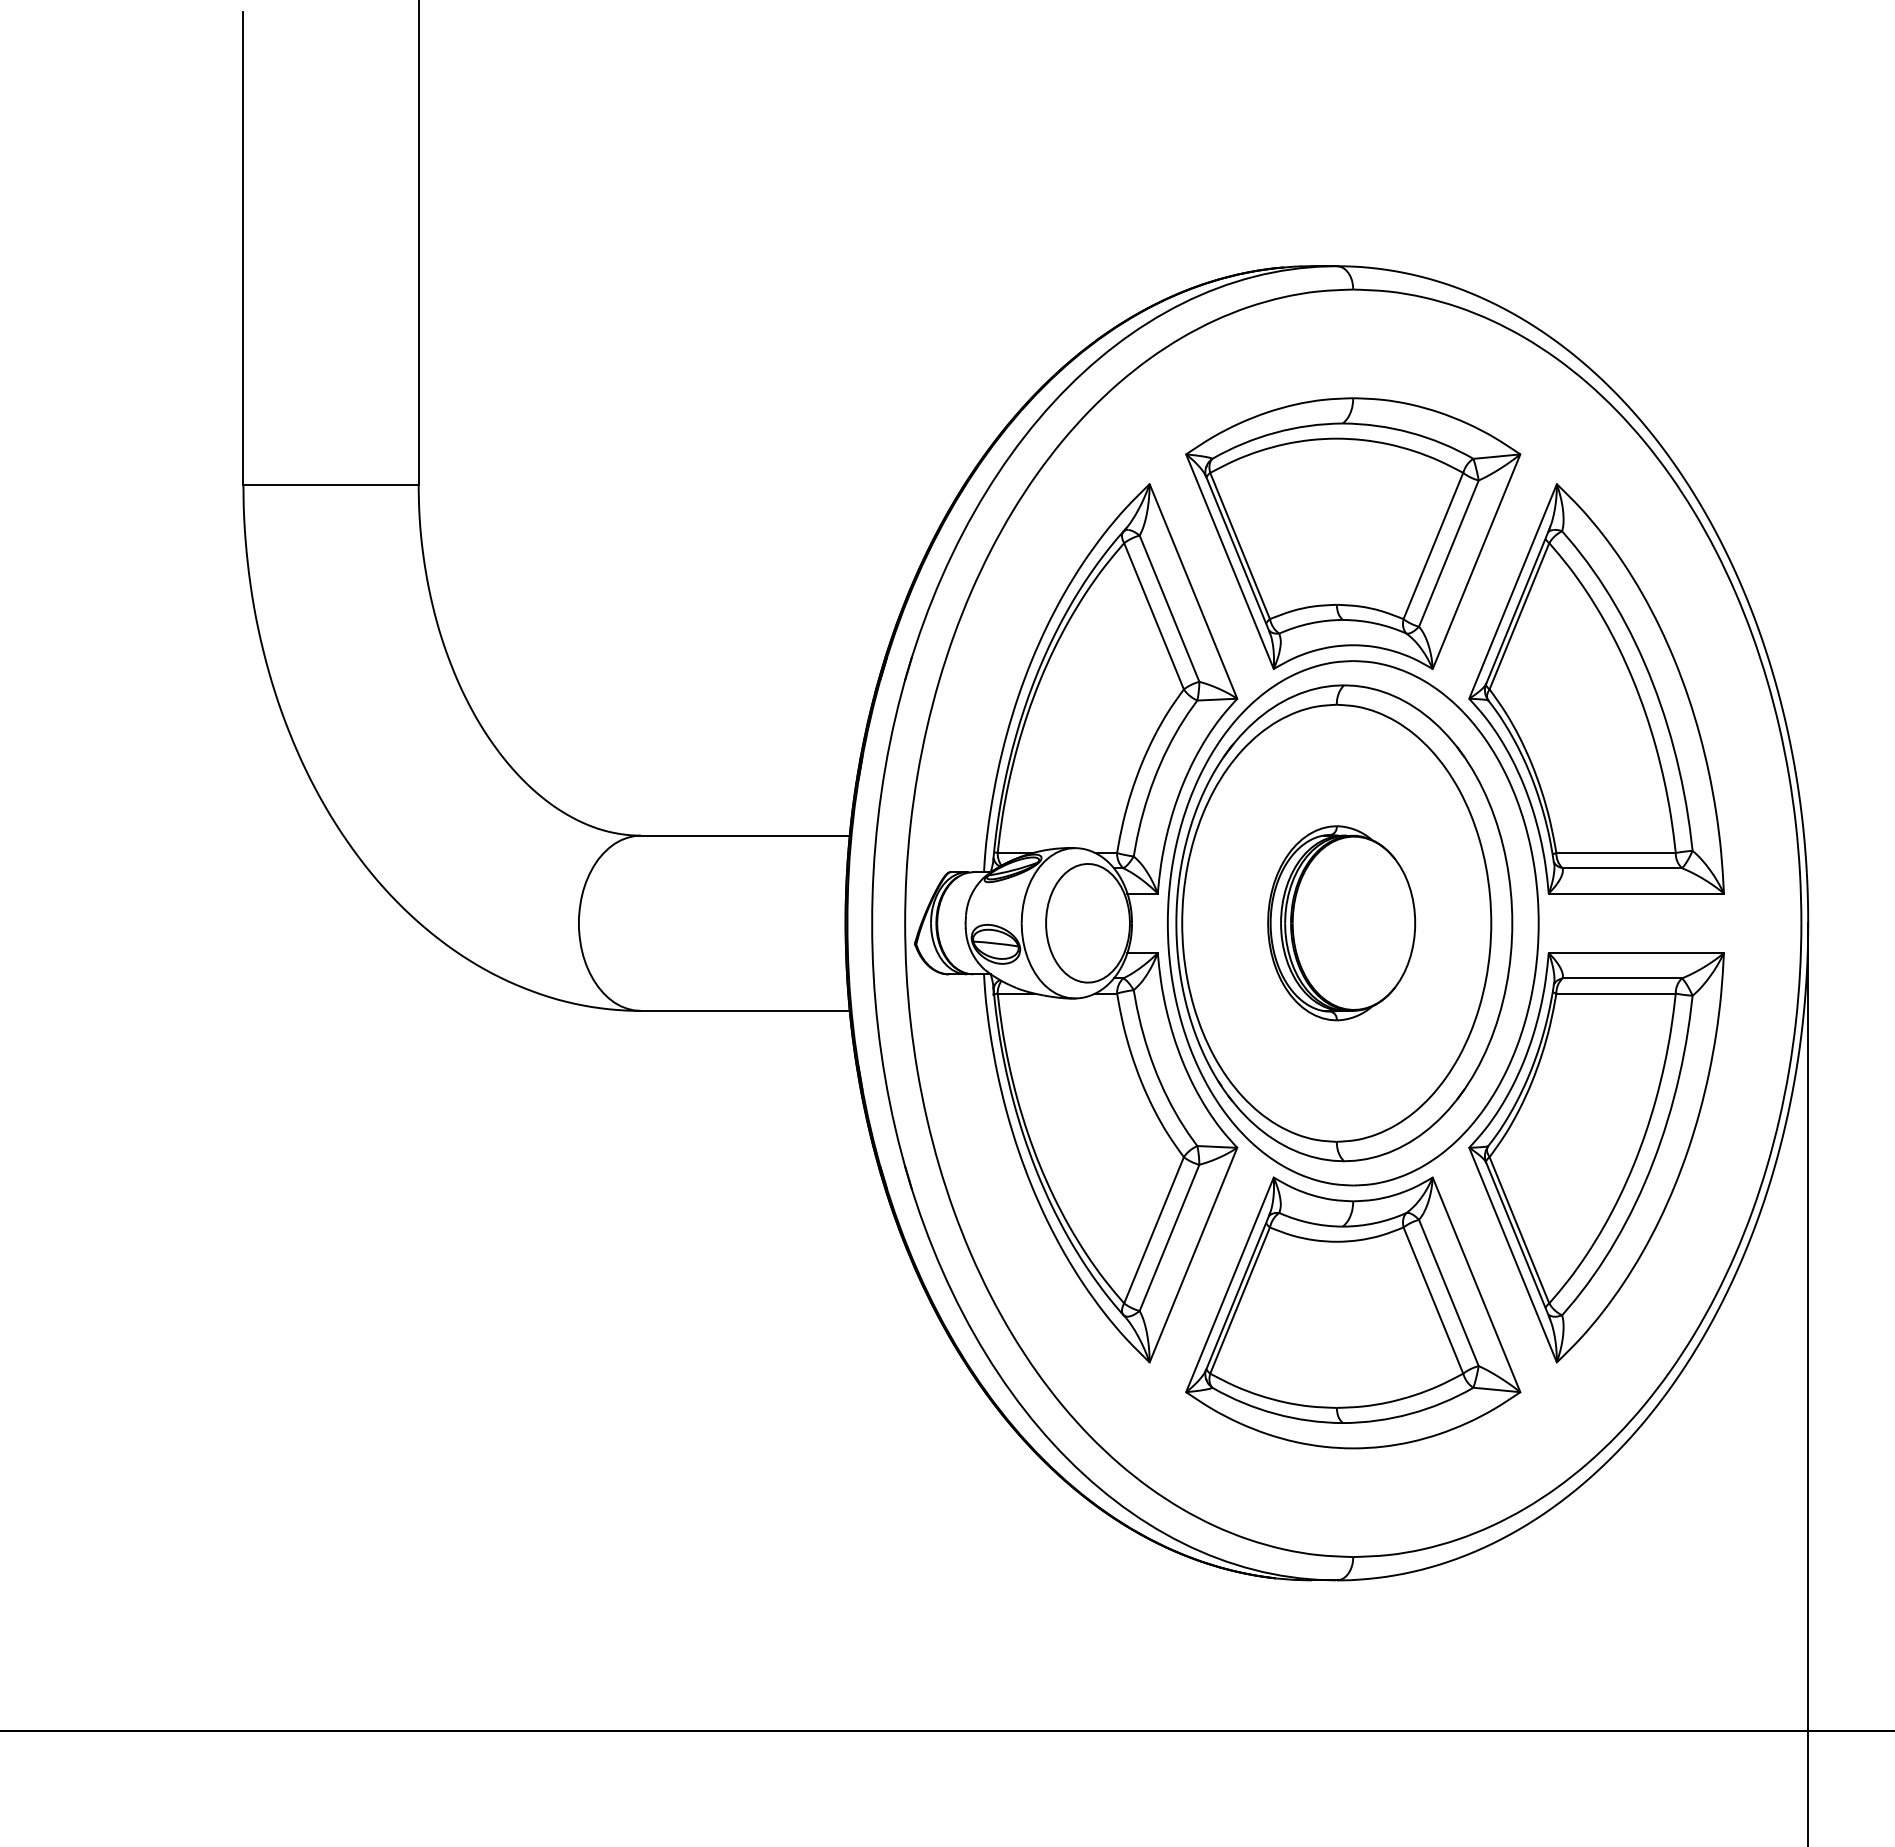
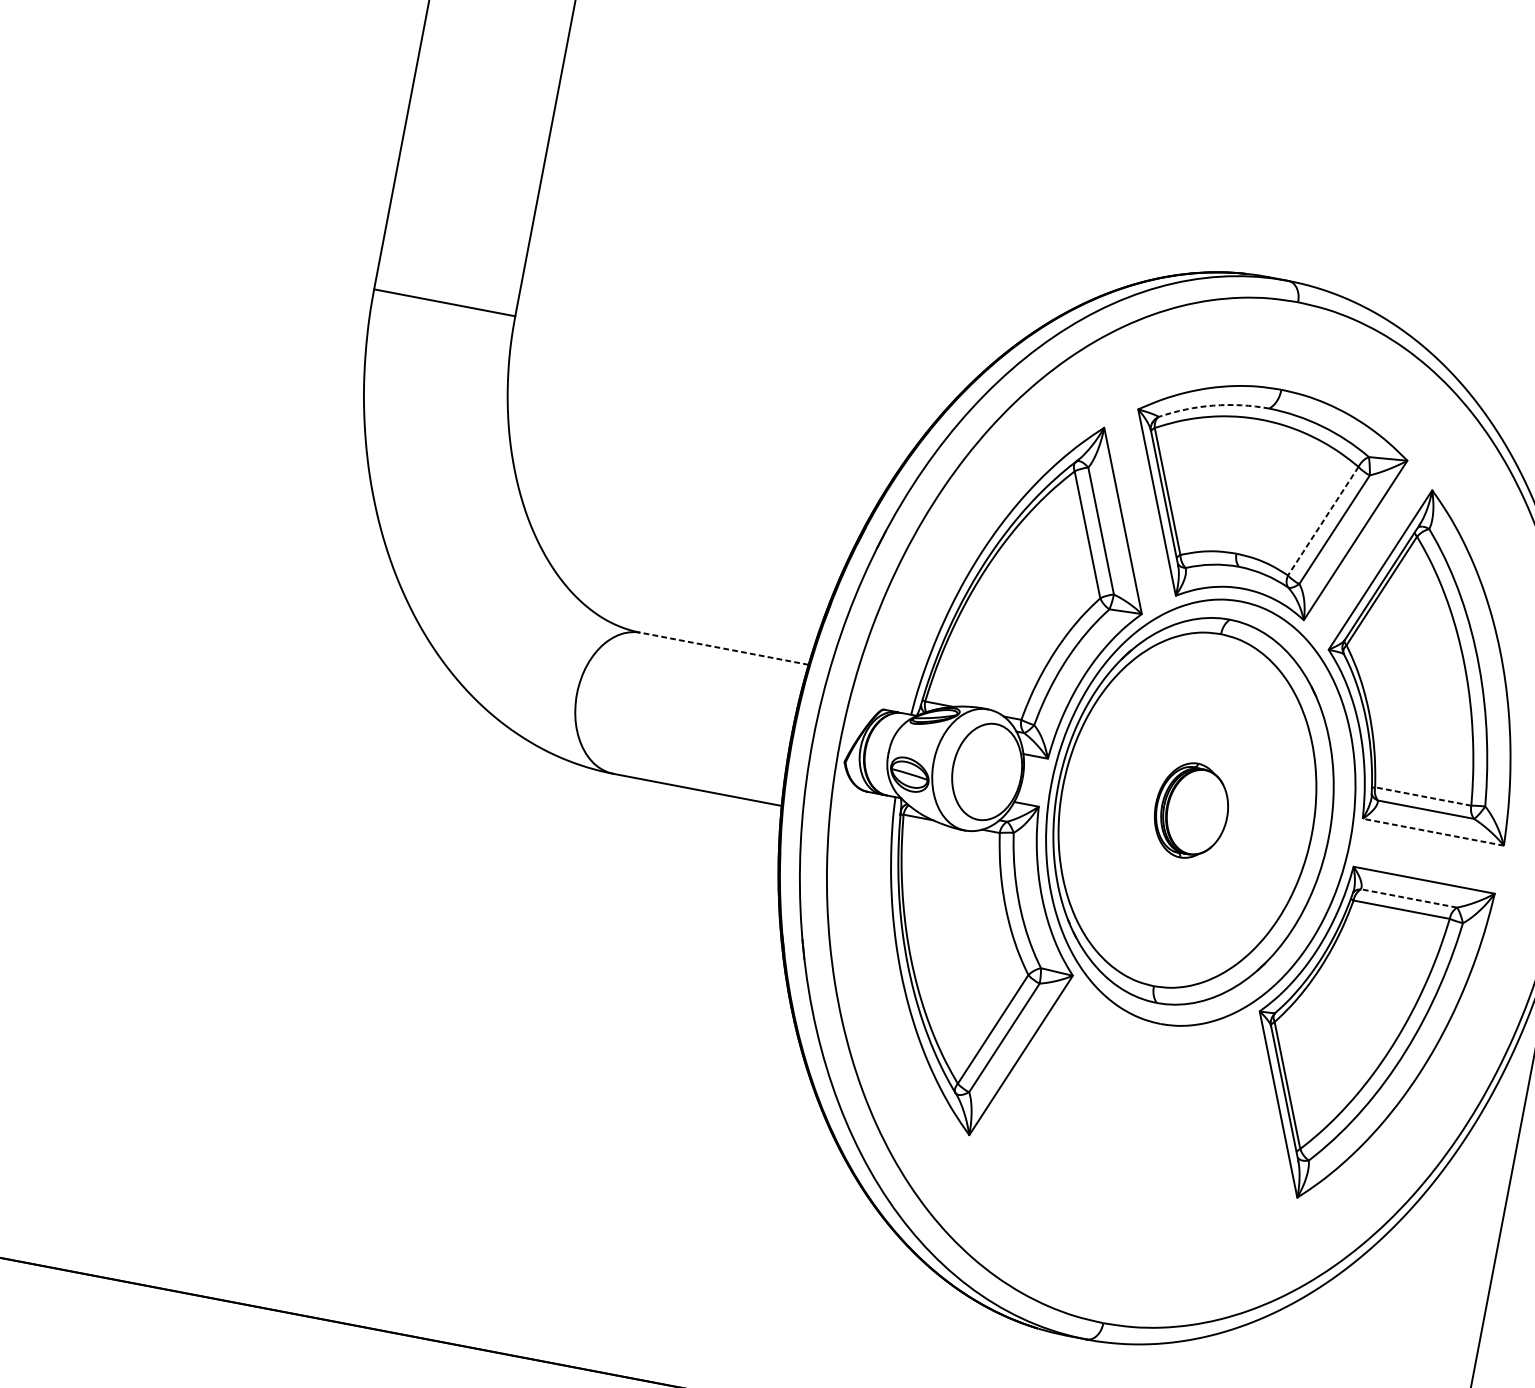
arc: (1275, 432) -> (1213, 405), solid -> dashed
line: (1433, 546) -> (1323, 521), solid -> dashed
line: (744, 835) -> (723, 648), solid -> dashed
line: (1616, 853) -> (1423, 796), solid -> dashed
line: (1636, 893) -> (1433, 832), solid -> dashed
part: (1341, 923) -> (1191, 811), size x0.6
line: (1622, 978) -> (1409, 898), solid -> dashed
part: (1353, 1312) -> (1141, 1126), removed

